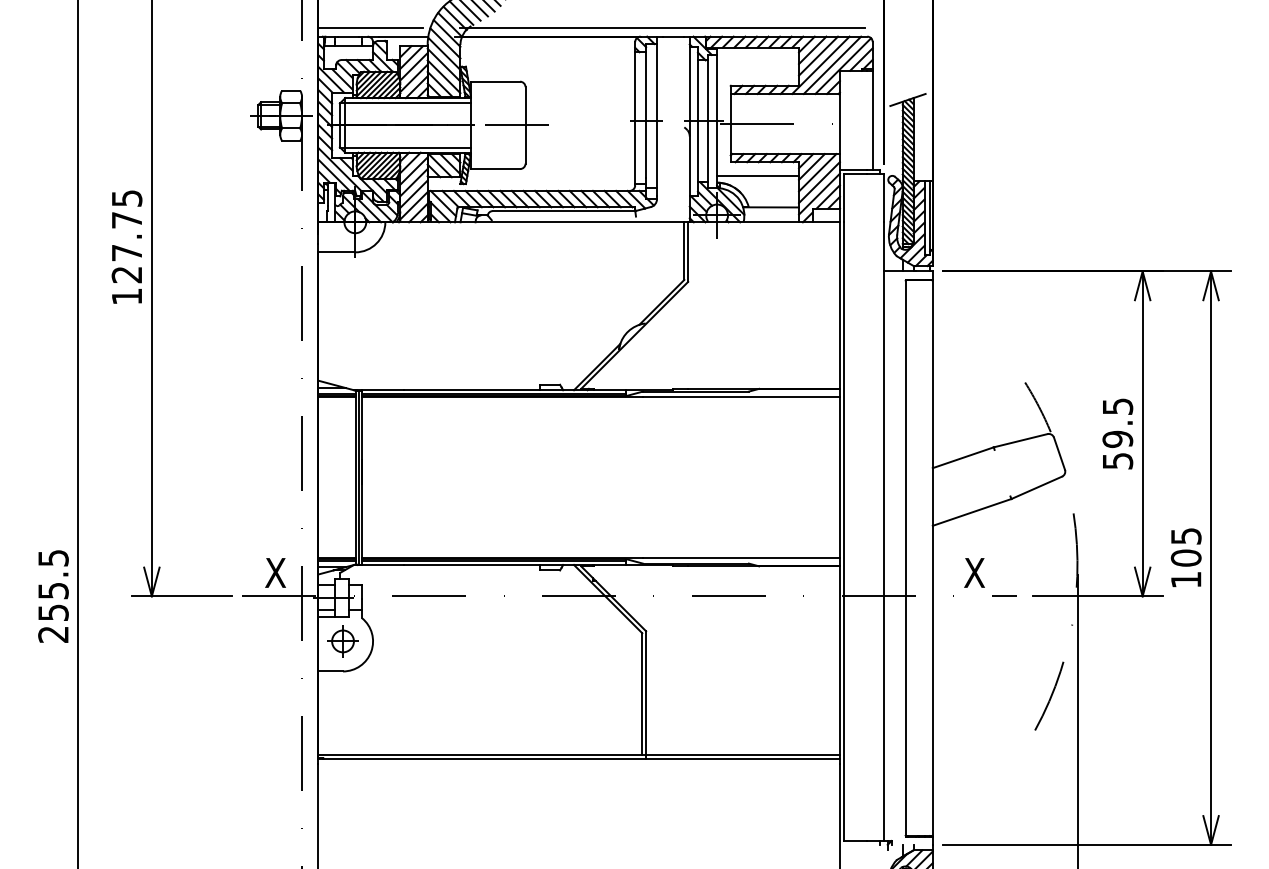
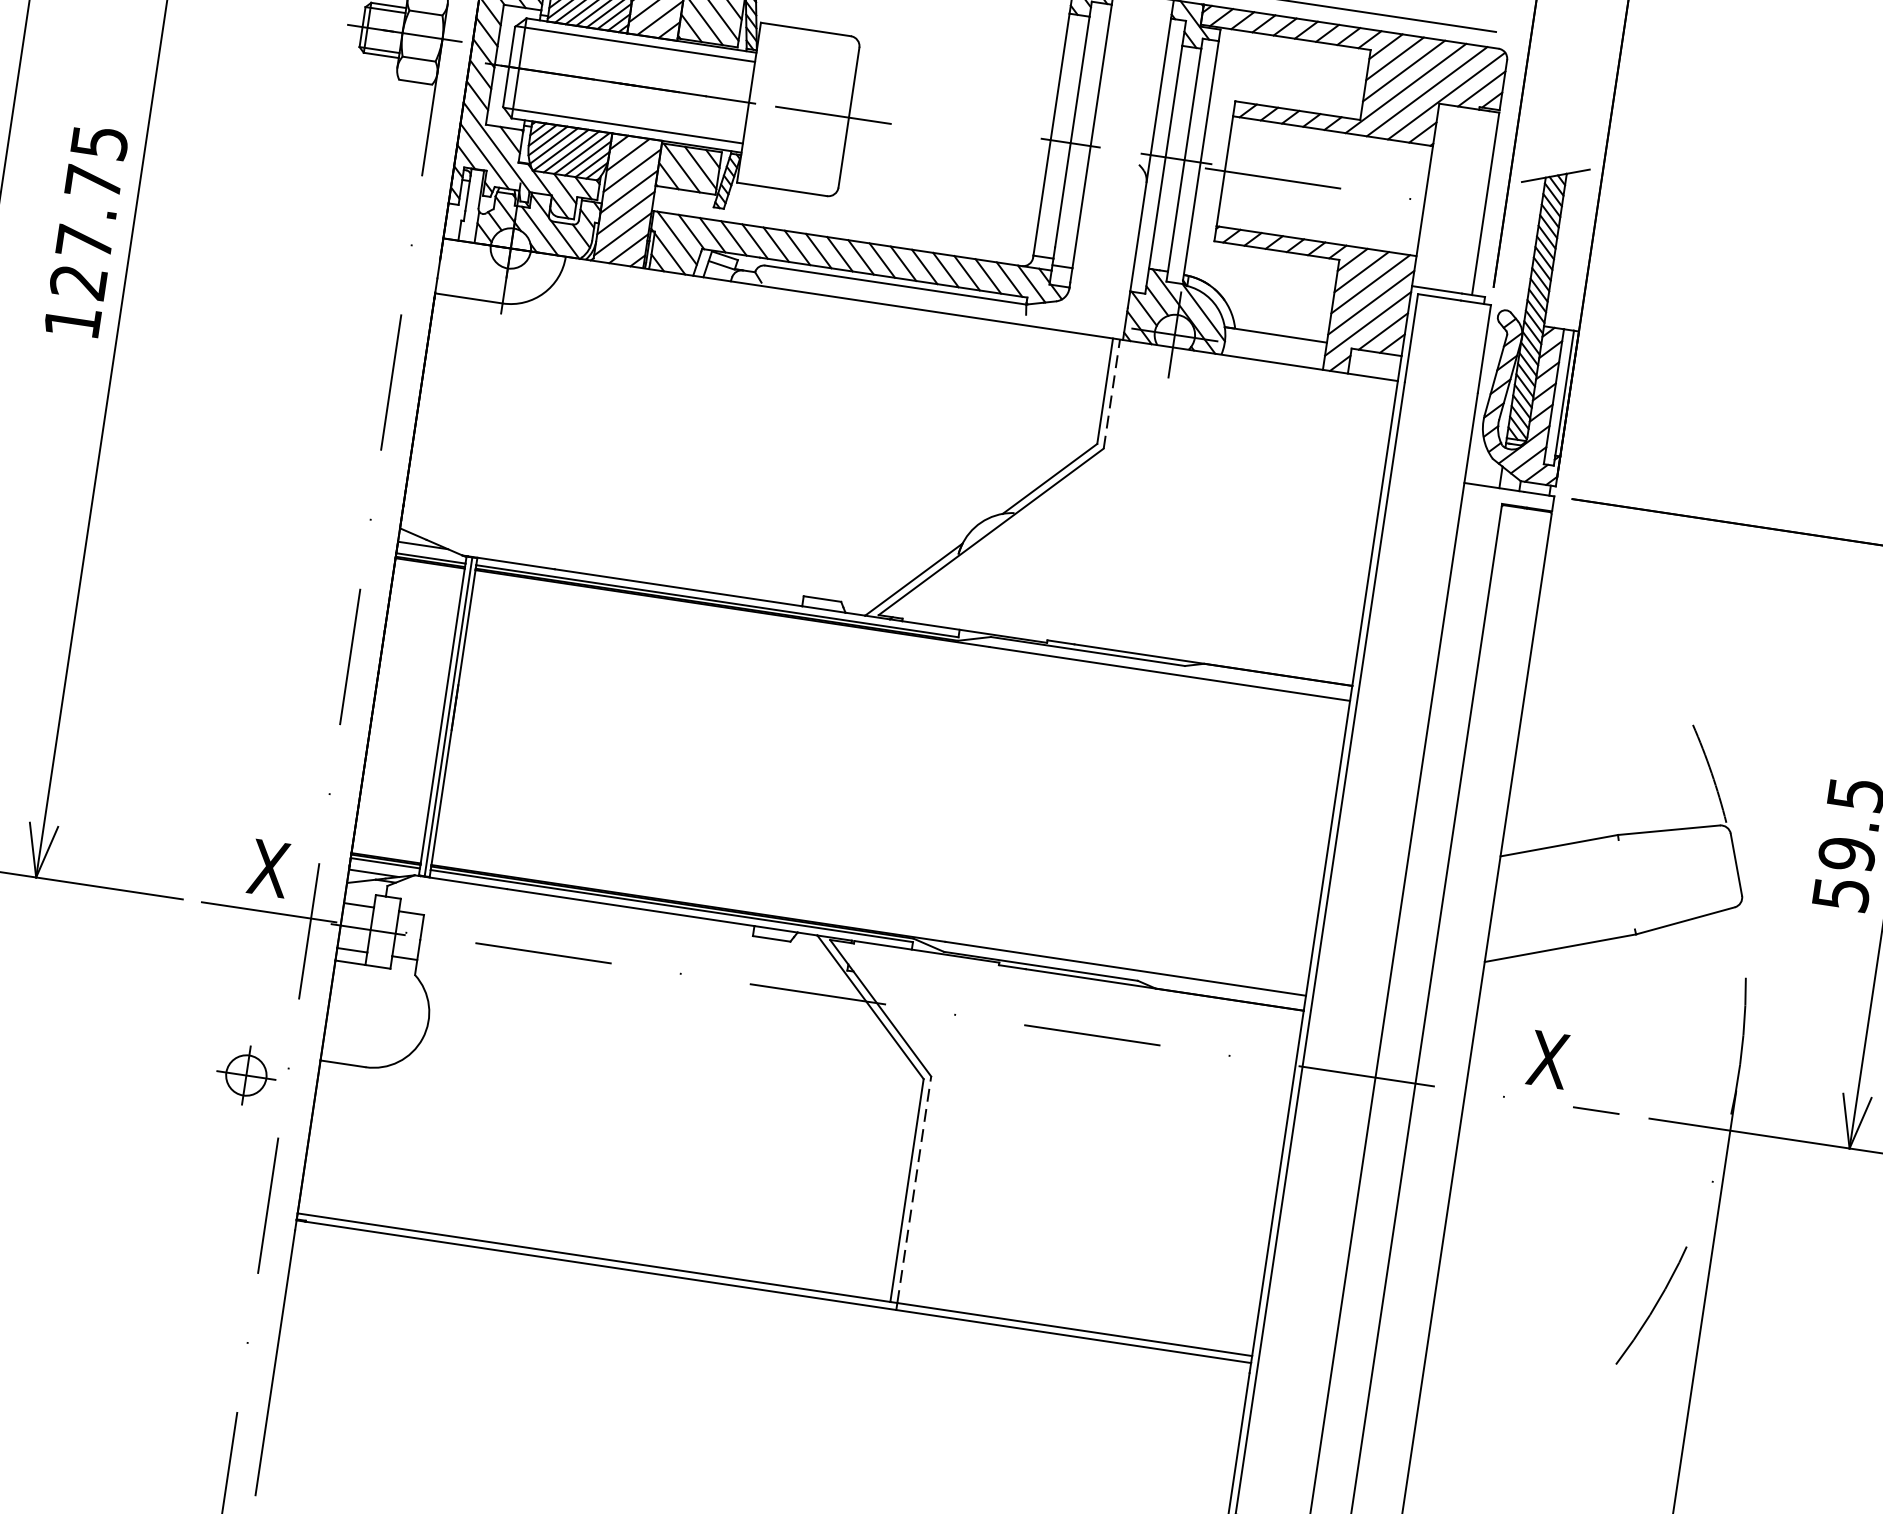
line: (758, 175) -> (1261, 273), removed
line: (688, 252) -> (1112, 394), solid -> dashed
part: (342, 641) -> (245, 1075), moved
line: (646, 693) -> (914, 1190), solid -> dashed

